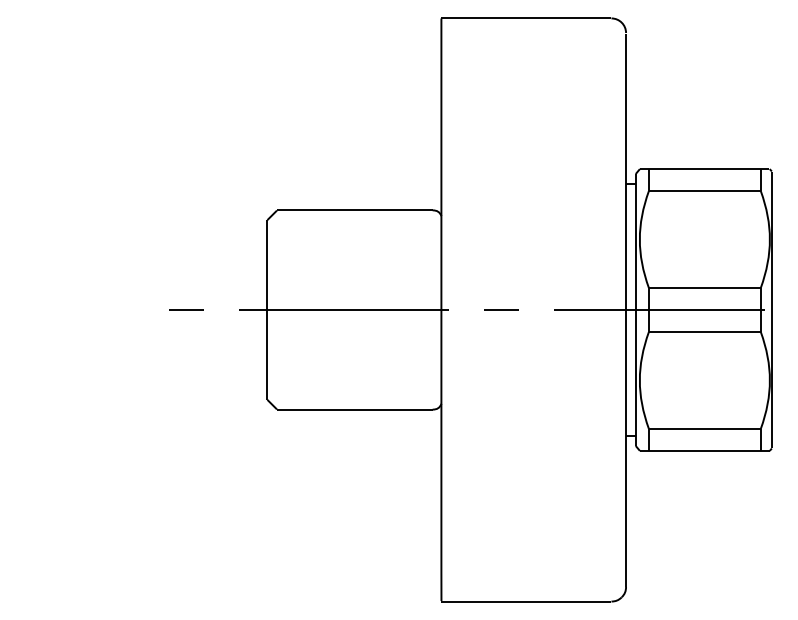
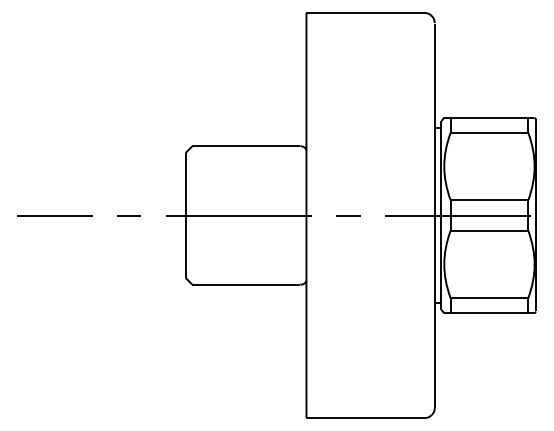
line: (78, 310) -> (54, 215), added

